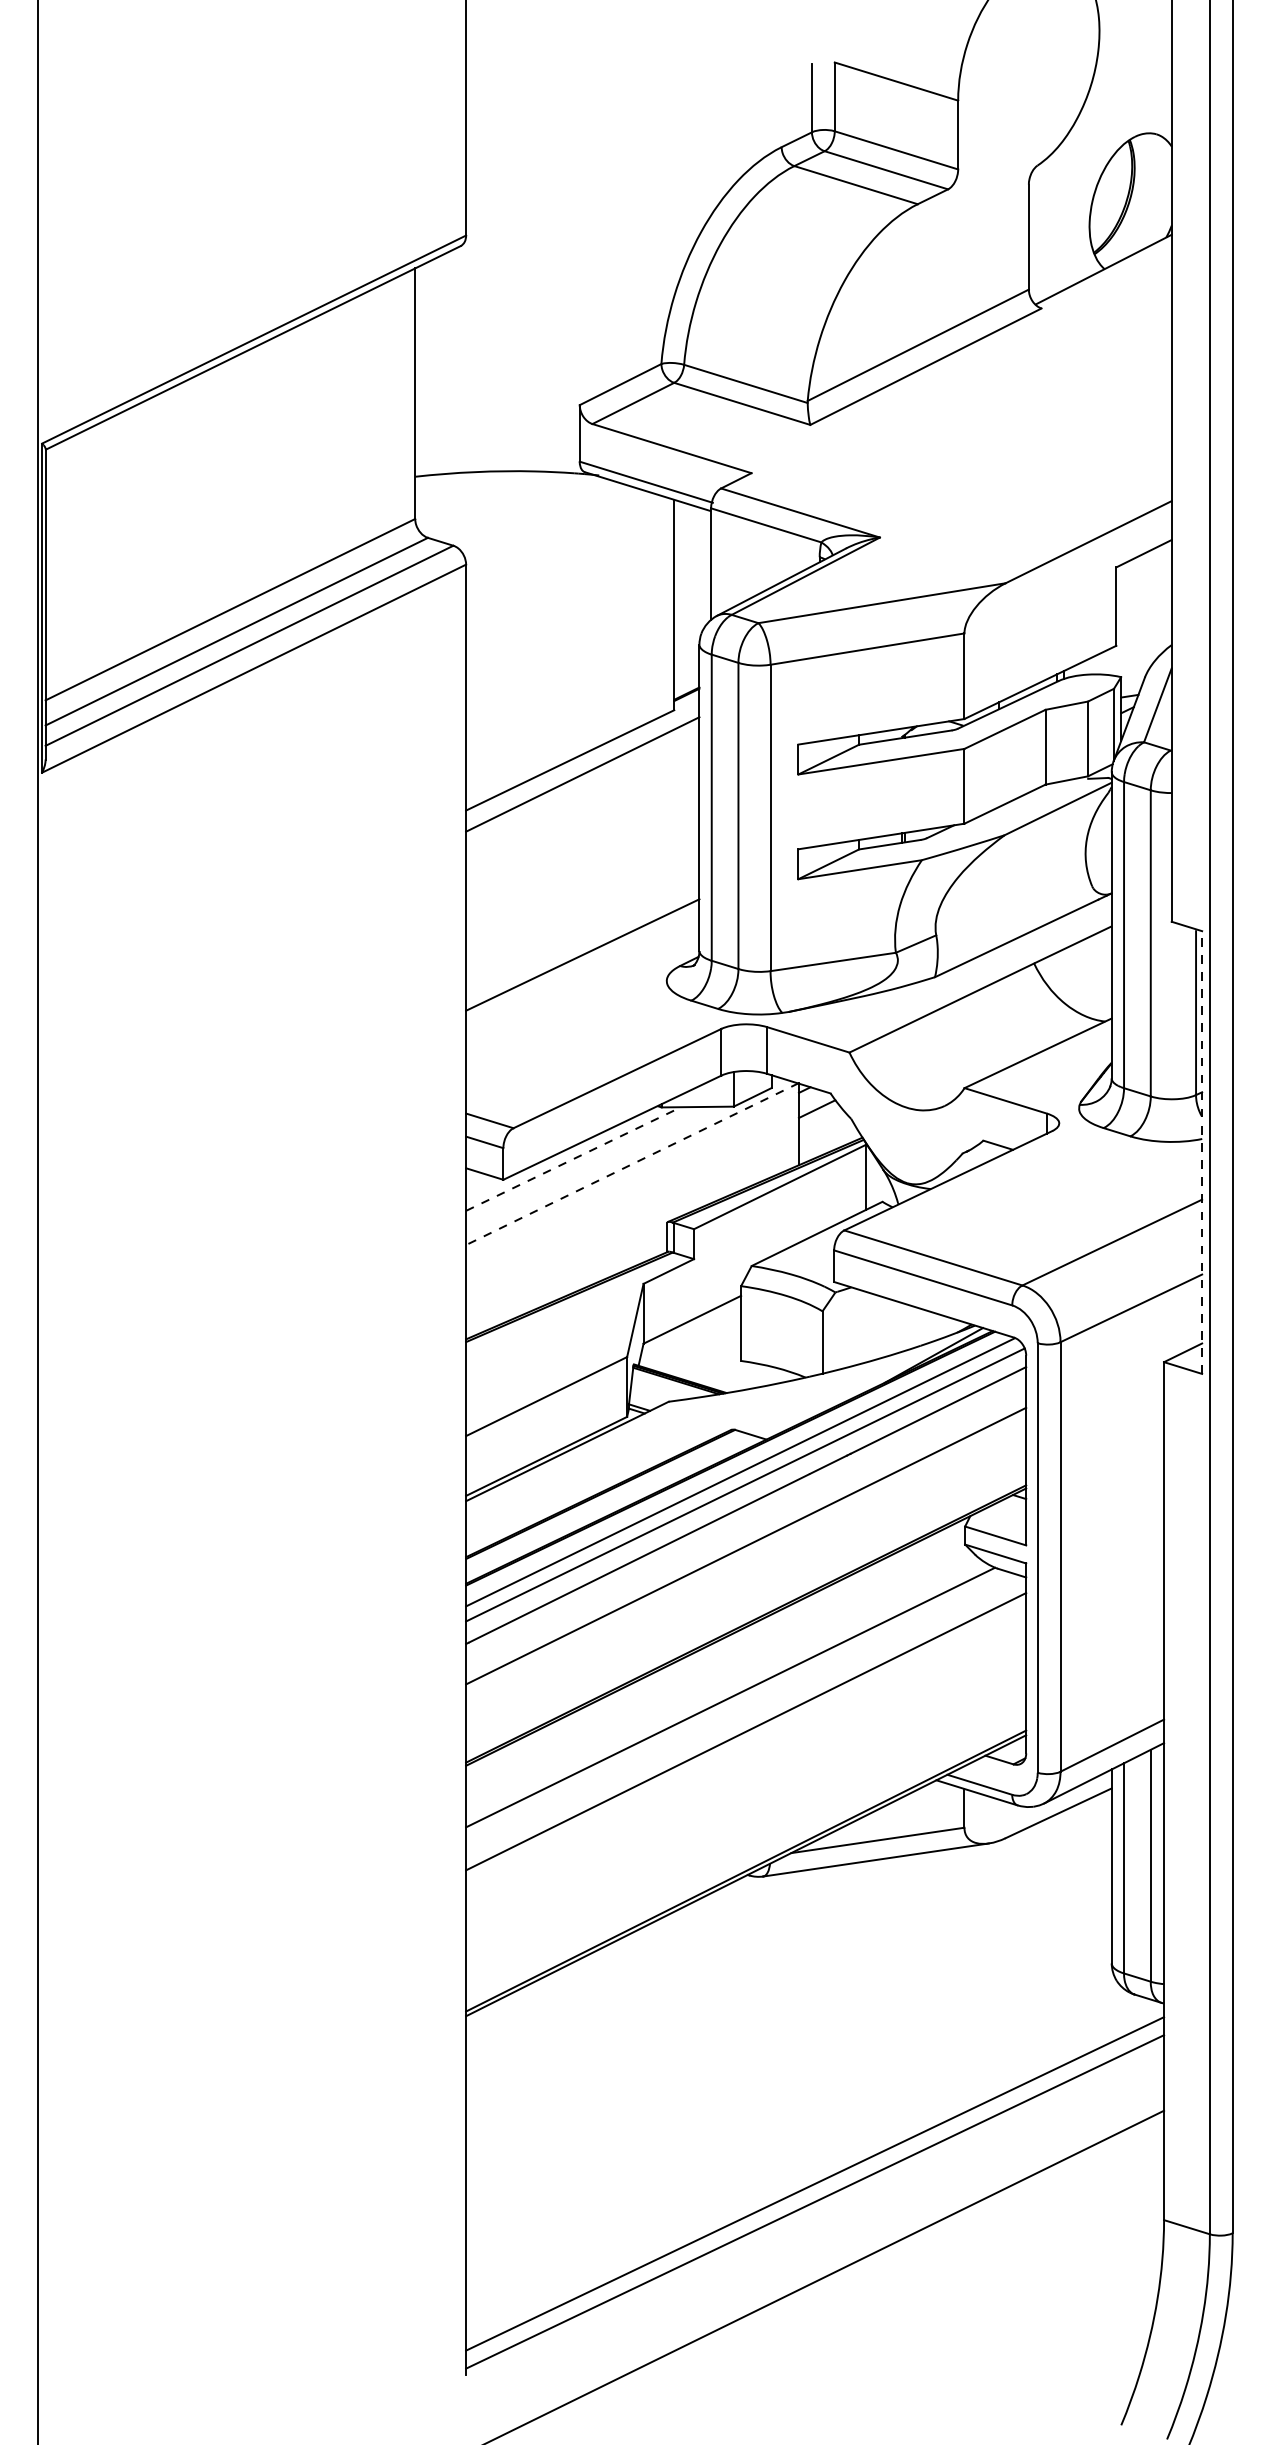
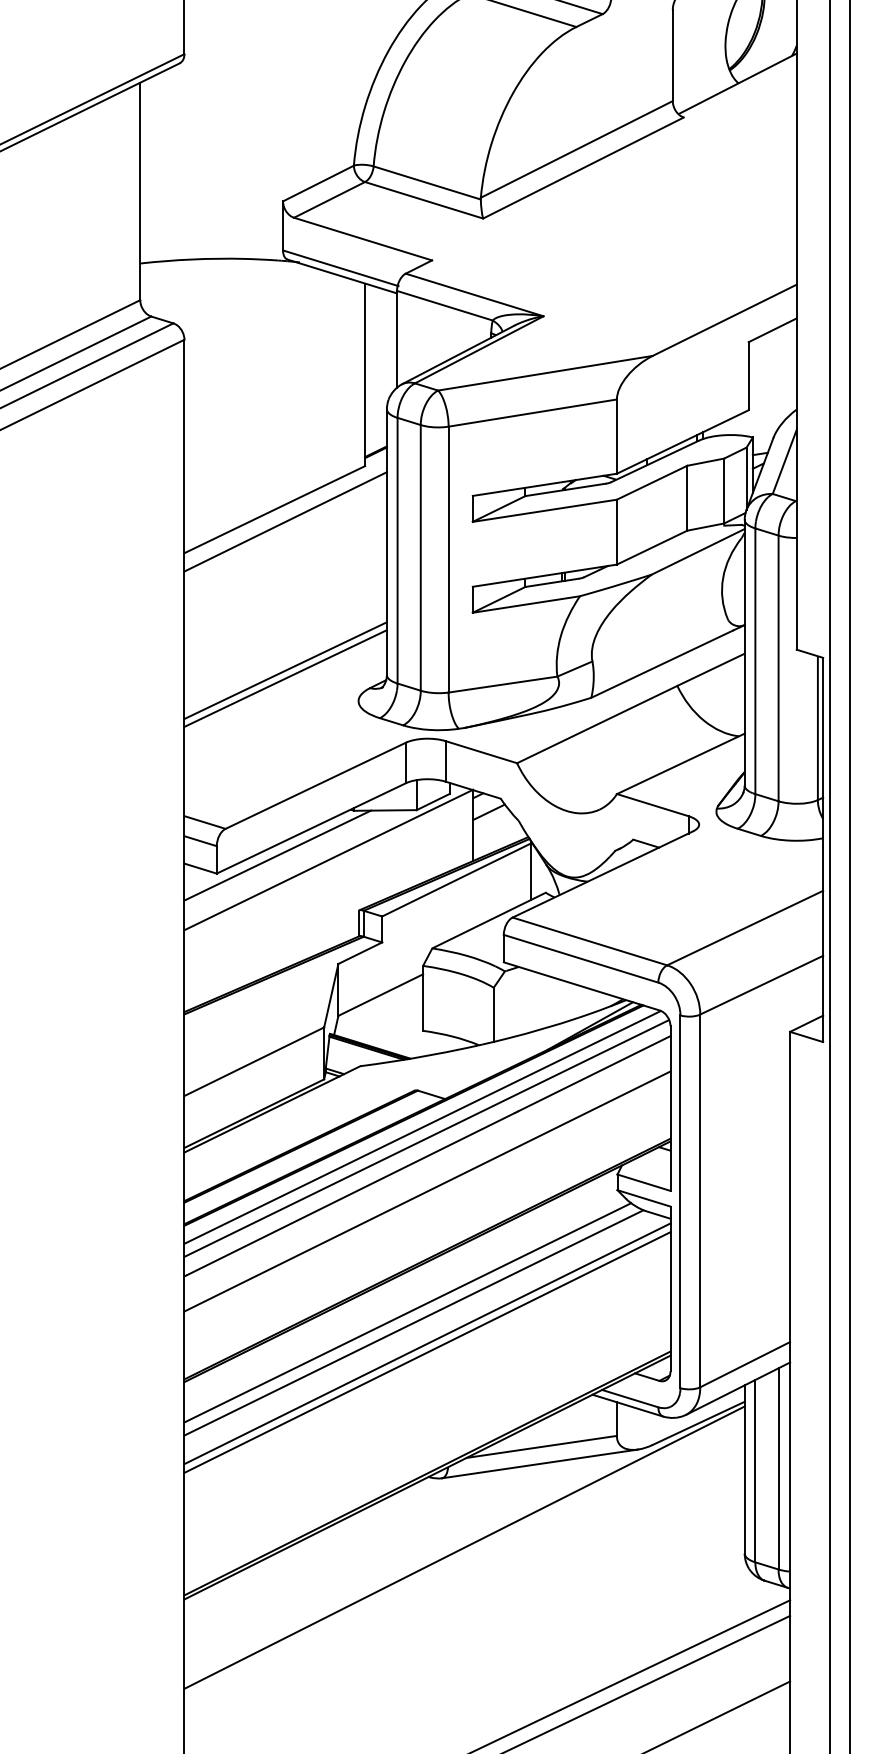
line: (582, 945) -> (285, 670), added
line: (1202, 1152) -> (823, 849), dashed -> solid
line: (574, 1158) -> (278, 855), dashed -> solid
line: (632, 1164) -> (328, 860), dashed -> solid
line: (723, 1685) -> (407, 1312), added
line: (746, 1721) -> (427, 1343), added
line: (788, 1956) -> (464, 1547), added

